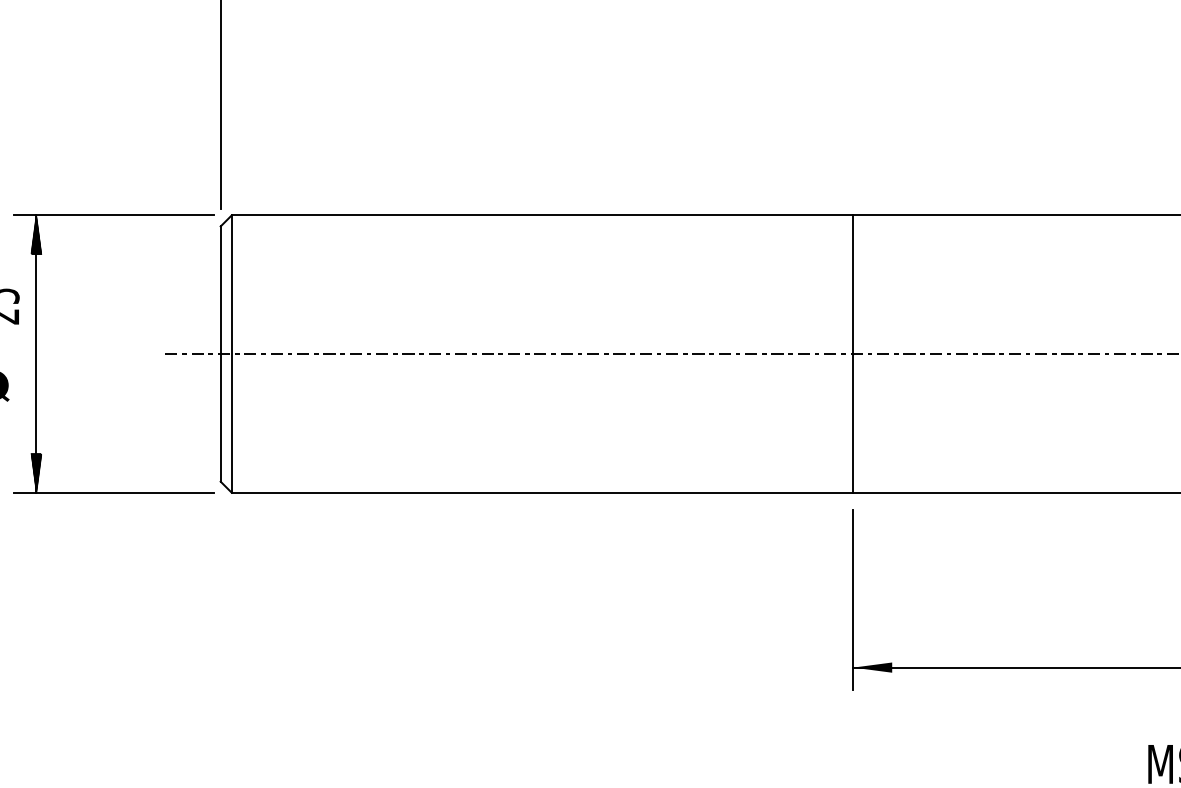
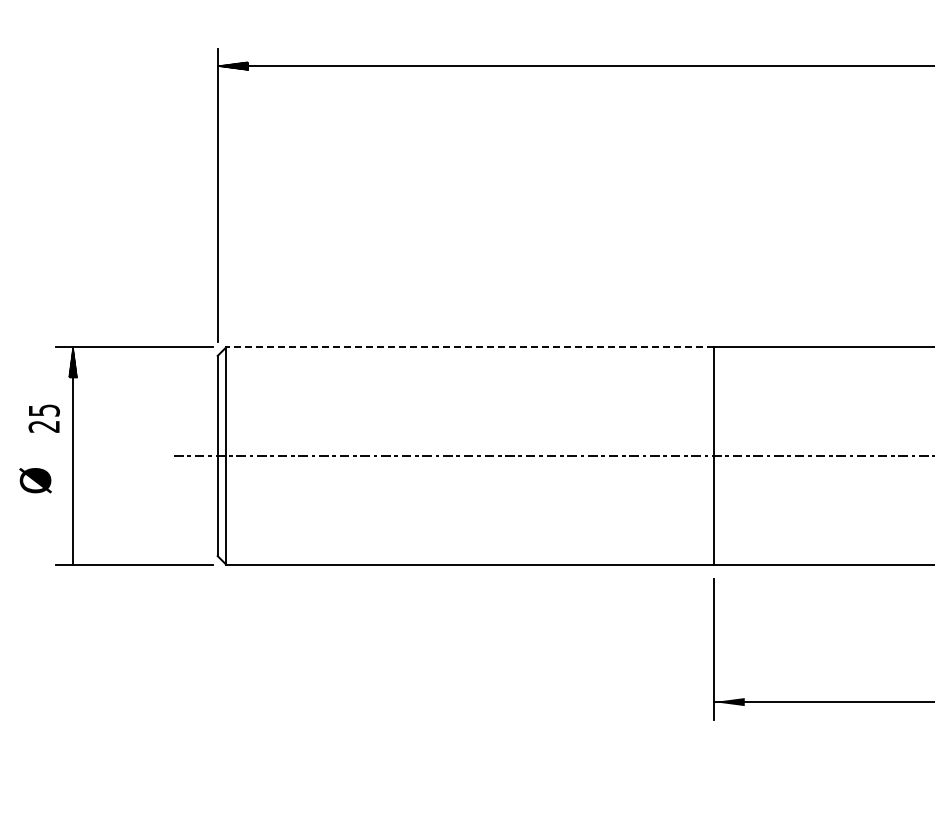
line: (542, 215) -> (470, 347), solid -> dashed
hatch: (36, 473) -> (73, 549), removed

